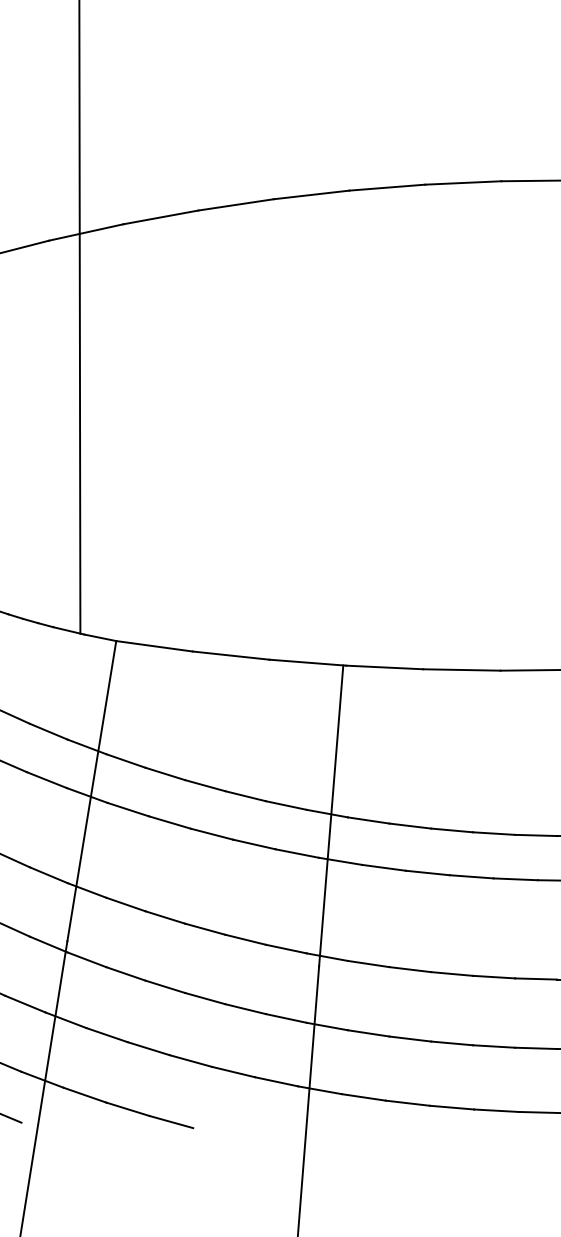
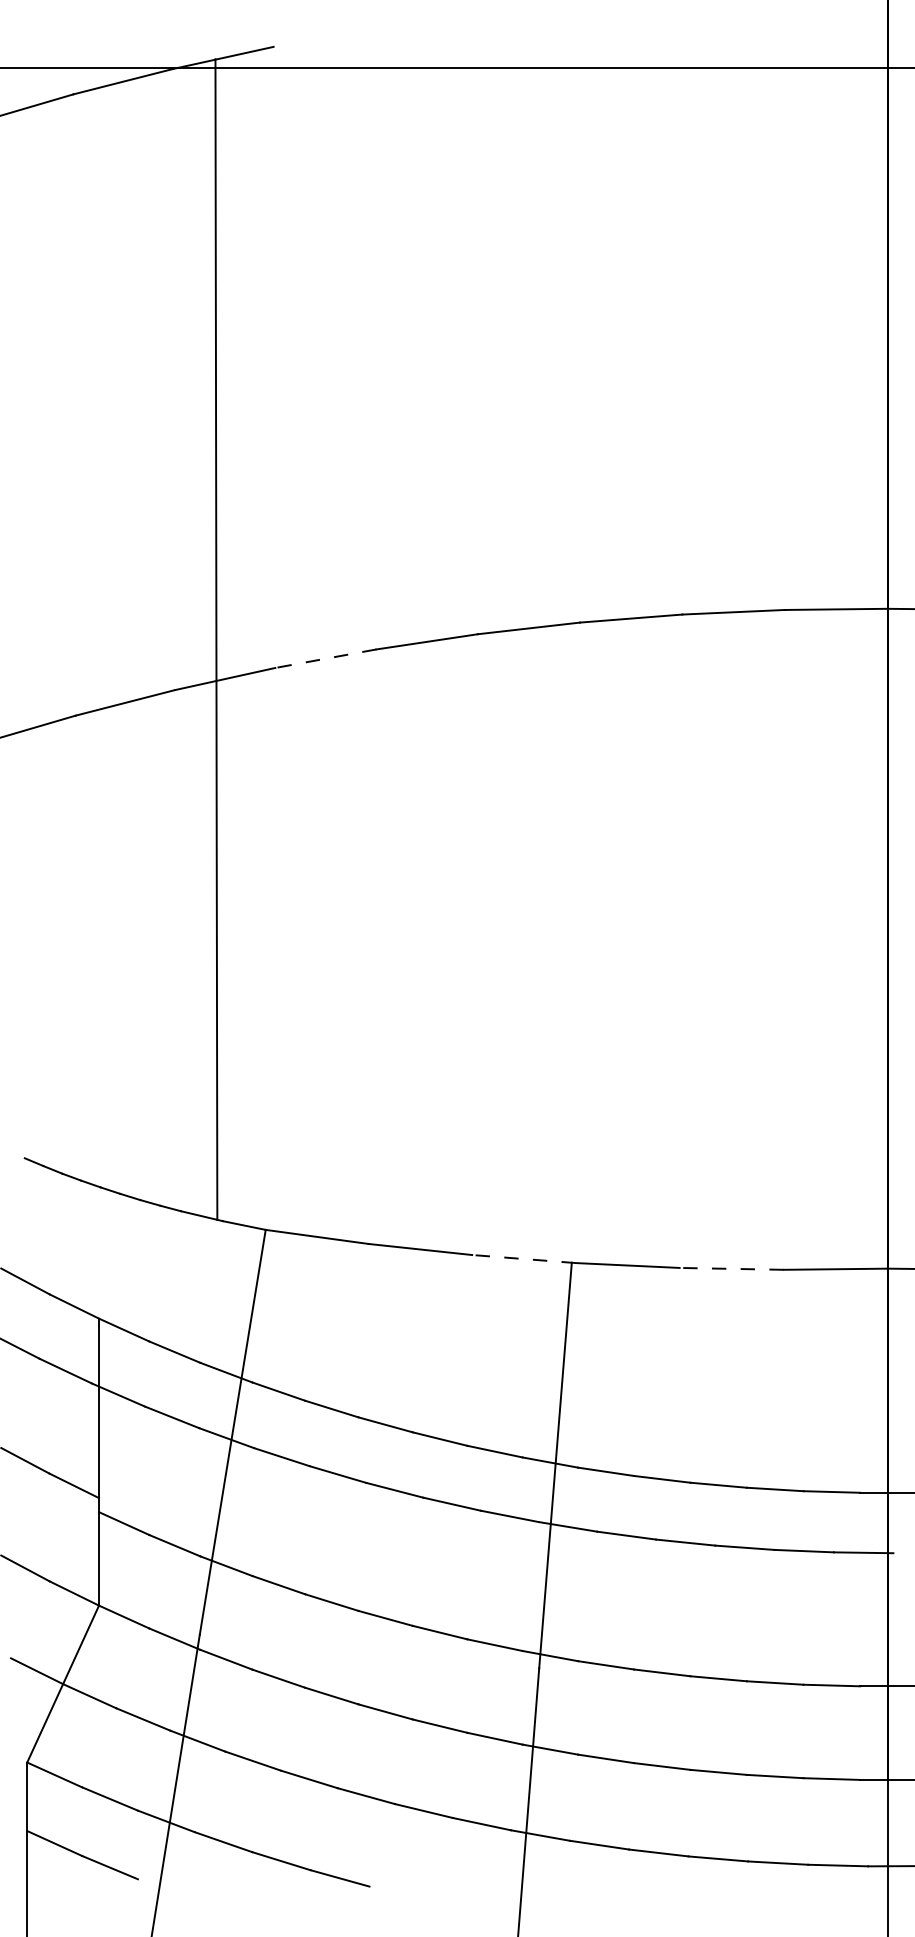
line: (160, 217) -> (325, 658), solid -> dashed
line: (308, 663) -> (524, 1259), solid -> dashed
line: (461, 669) -> (731, 1268), solid -> dashed

